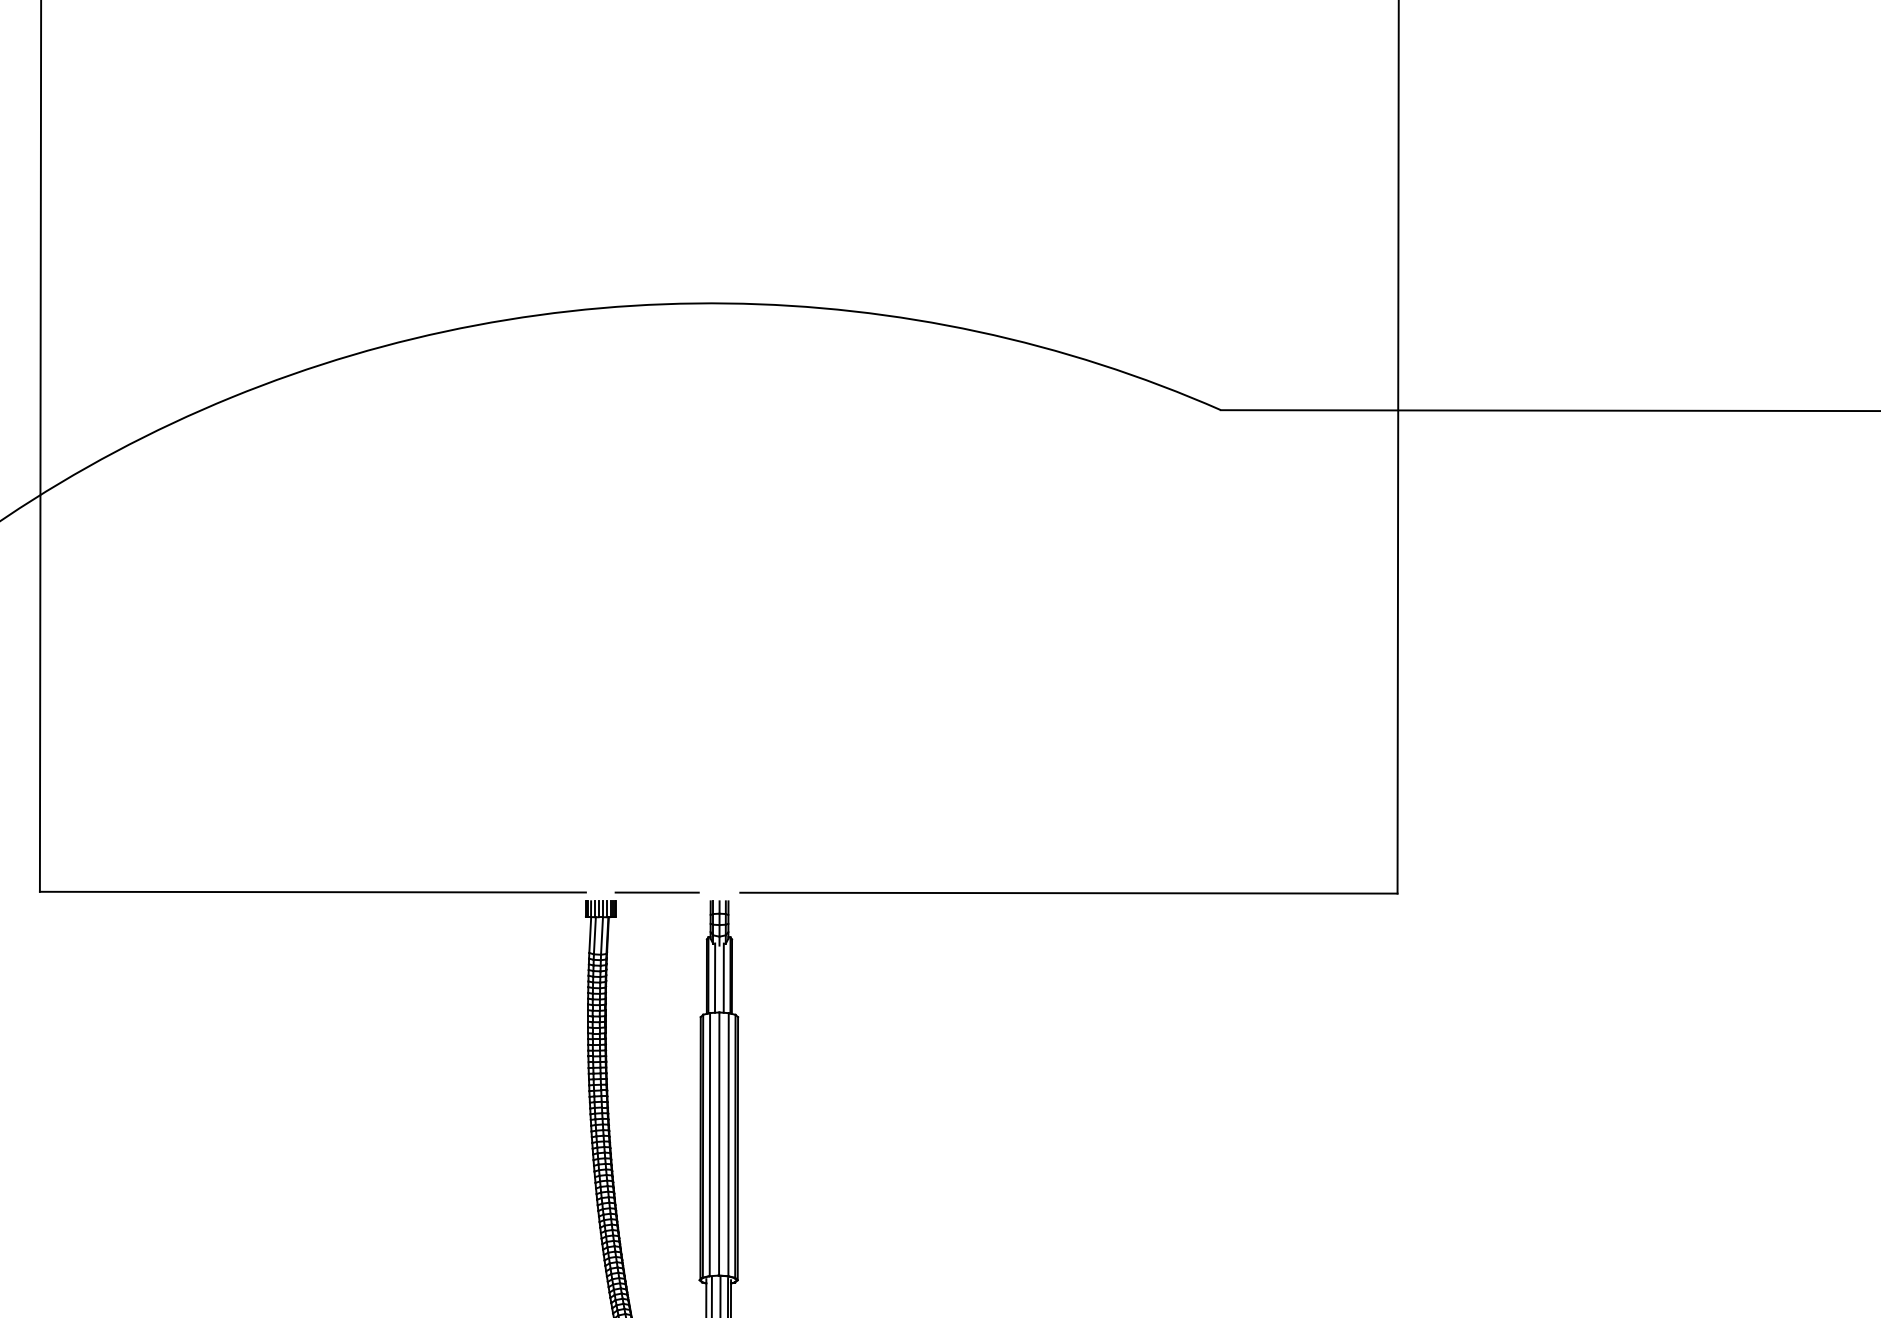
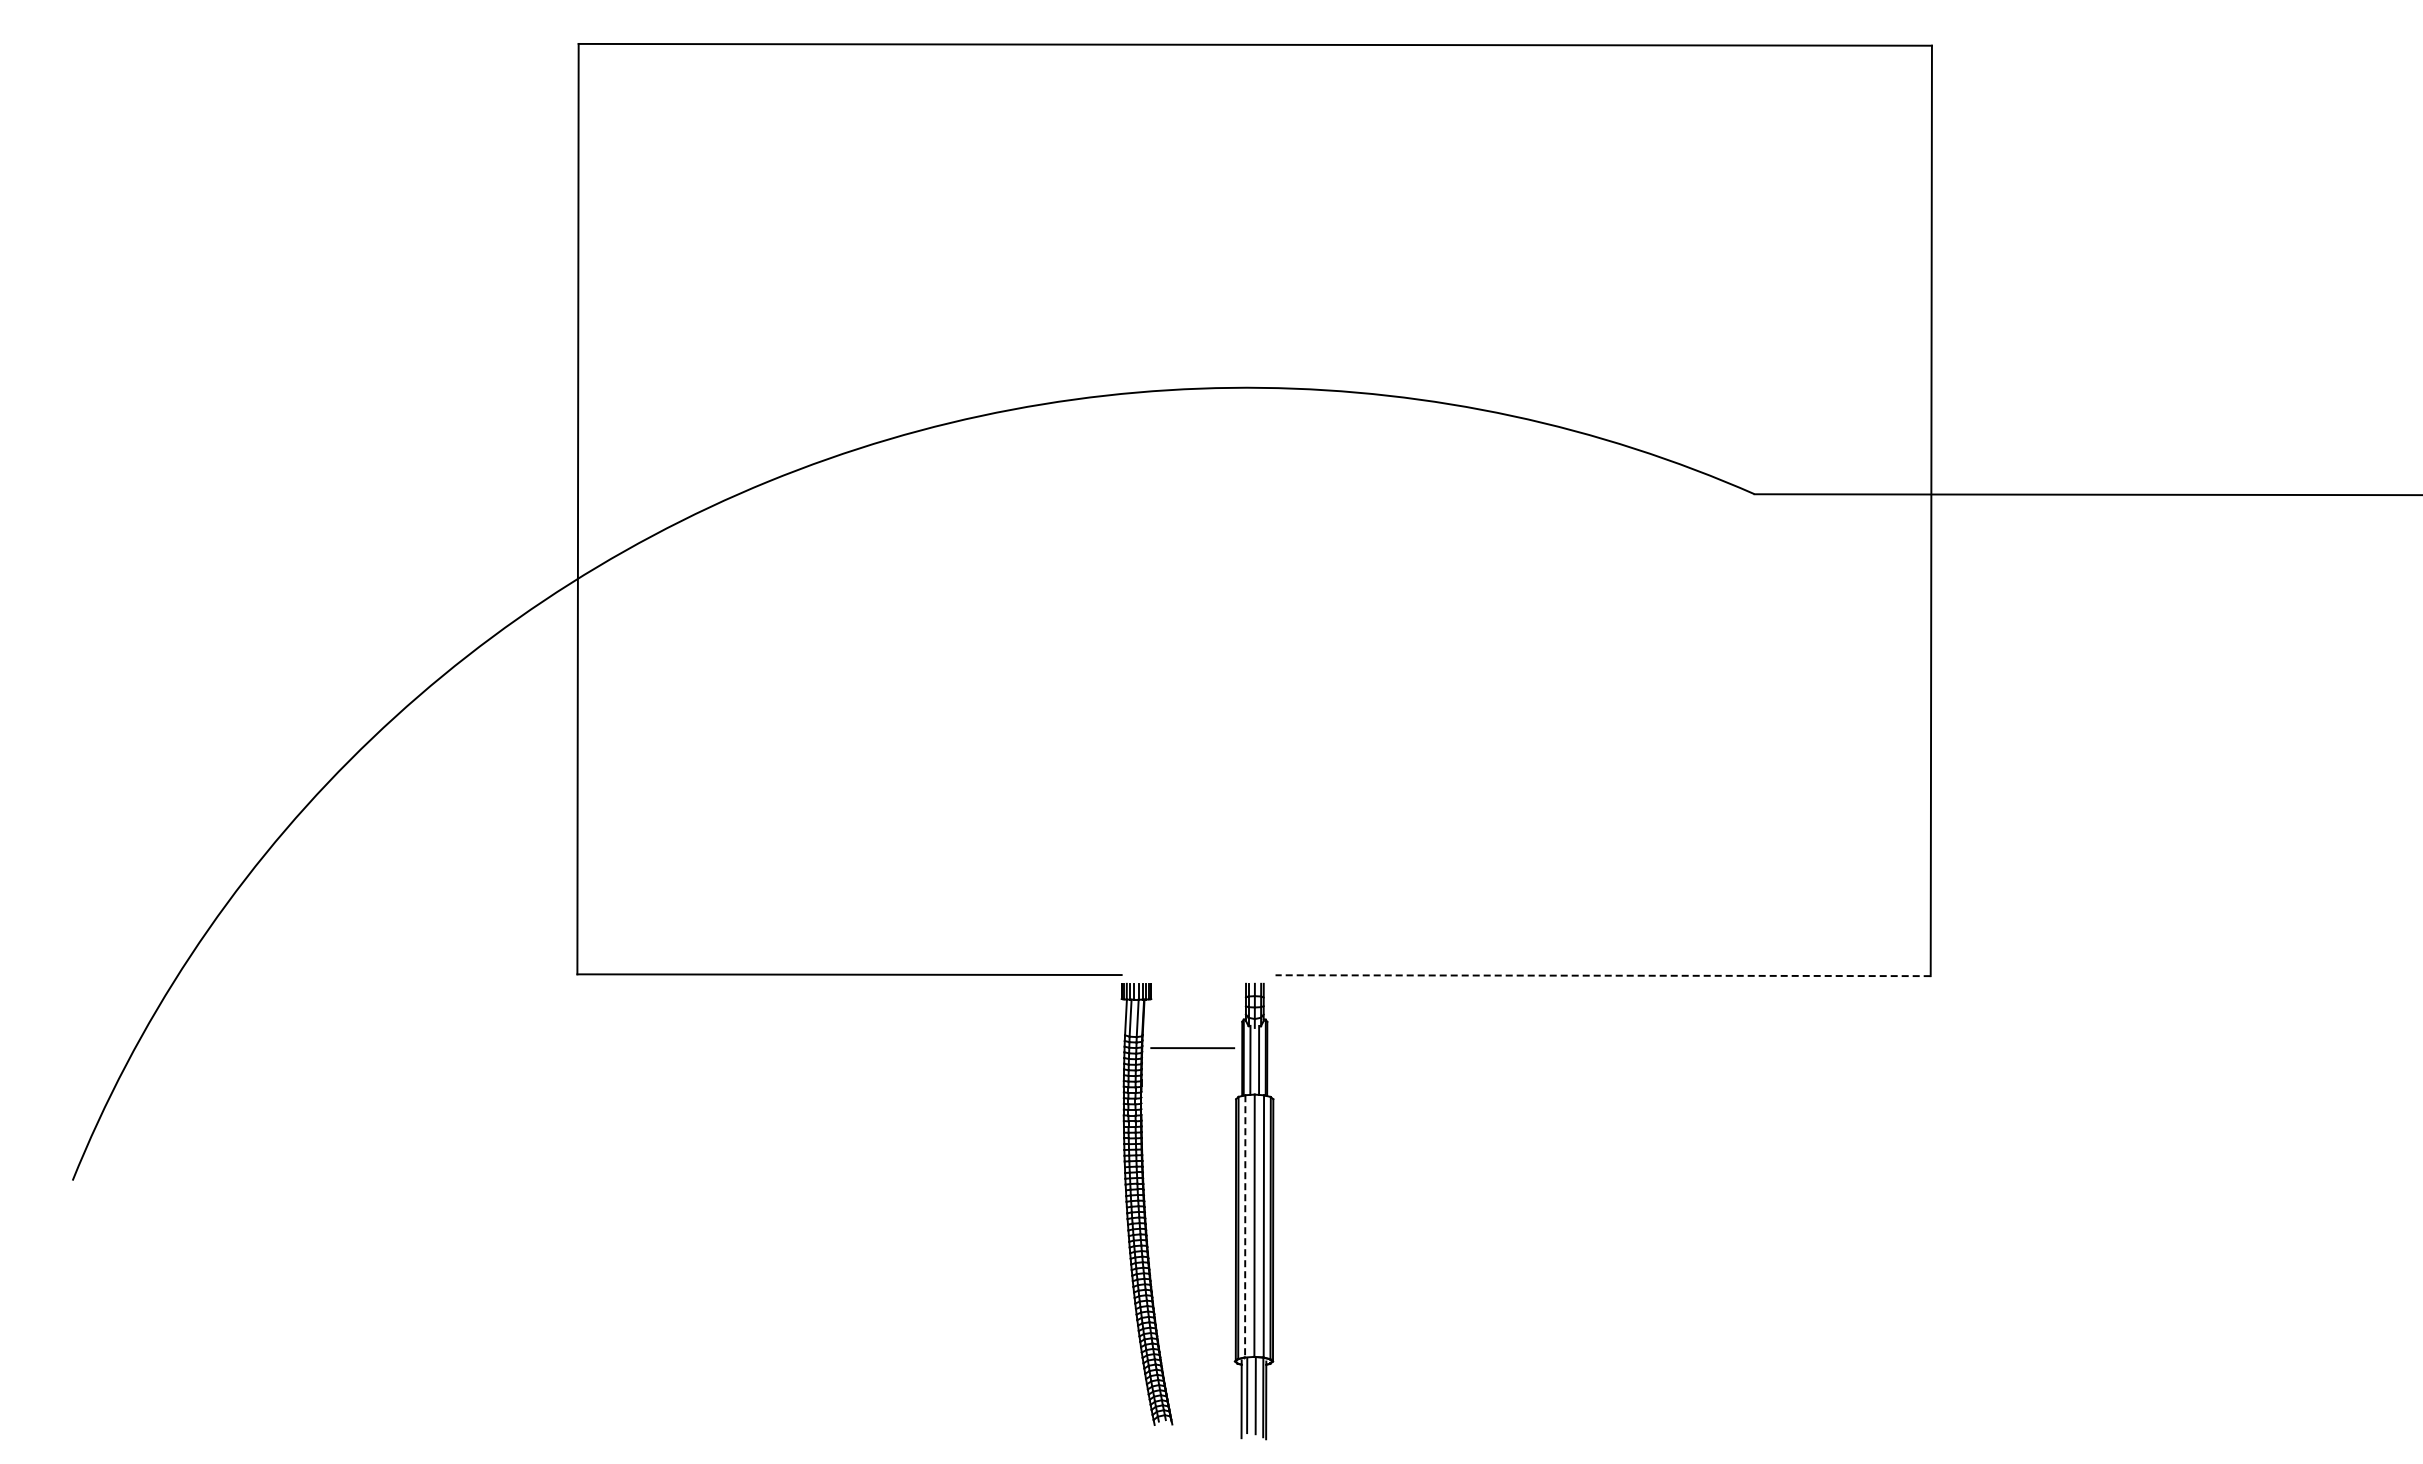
line: (656, 892) -> (1192, 1048), moved
line: (1069, 892) -> (1603, 975), solid -> dashed
line: (710, 1144) -> (1245, 1226), solid -> dashed

